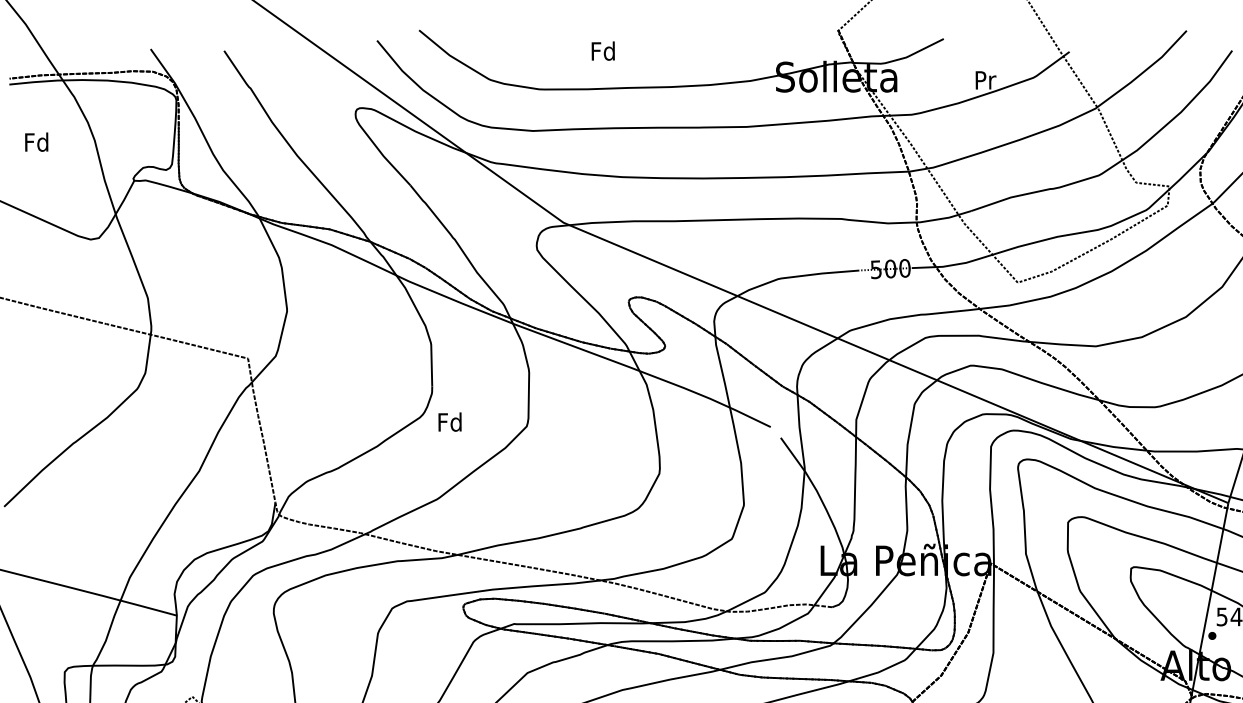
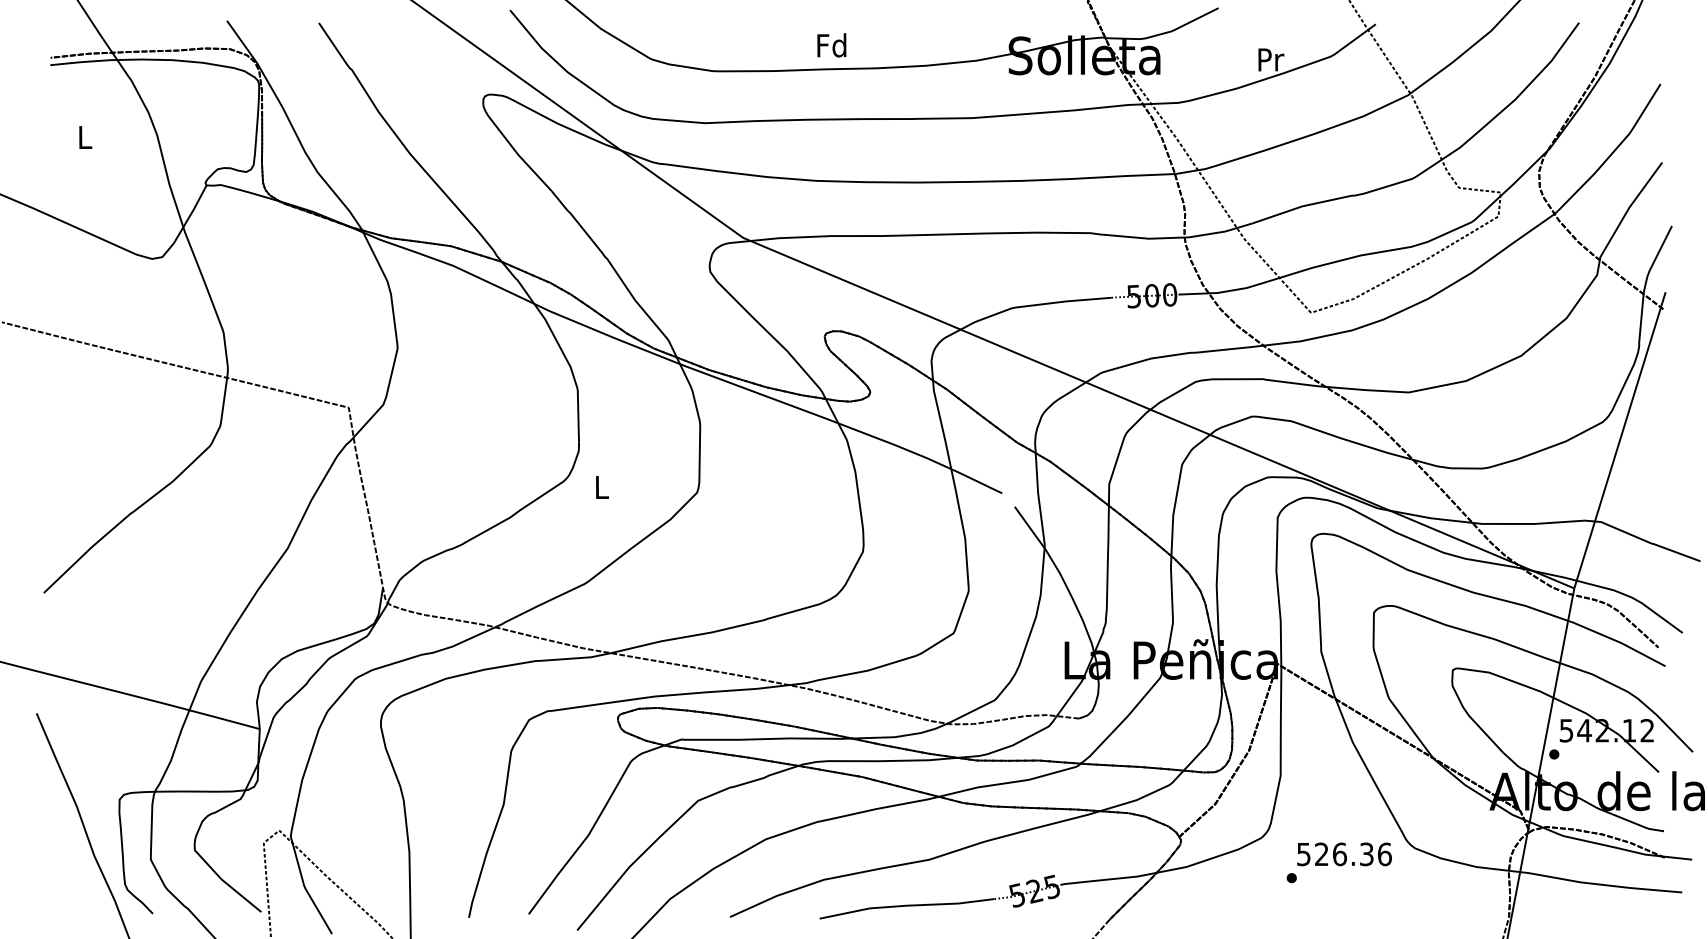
text: (602, 51) -> (831, 45), moved
text: (36, 142) -> (84, 137), Fd -> L
text: (449, 422) -> (600, 487), Fd -> L

